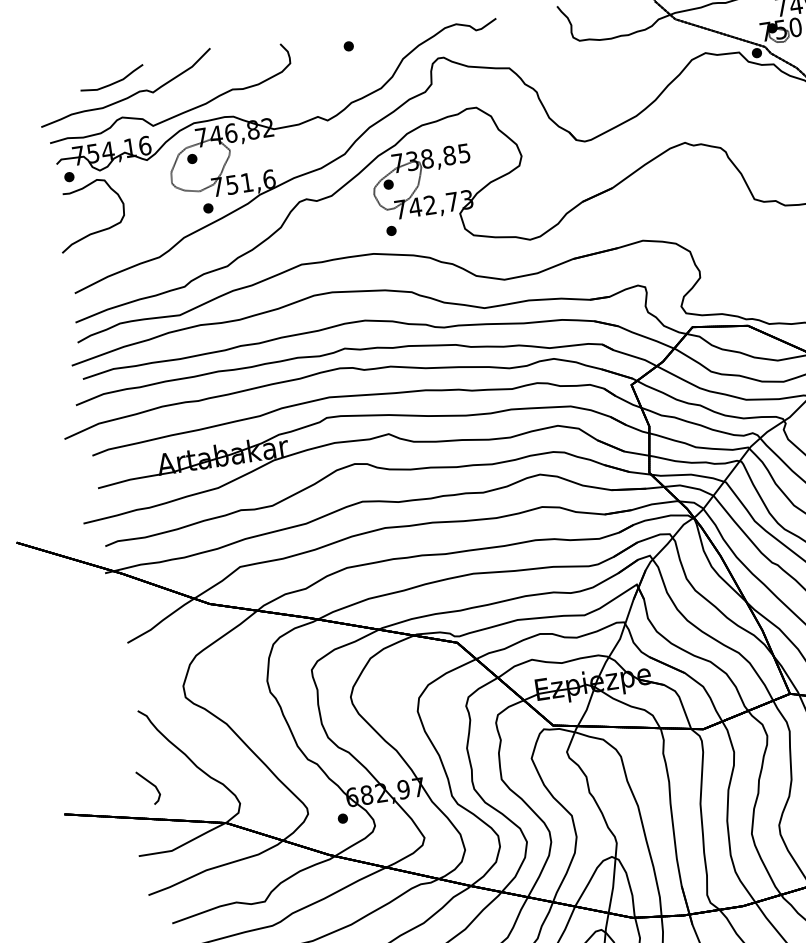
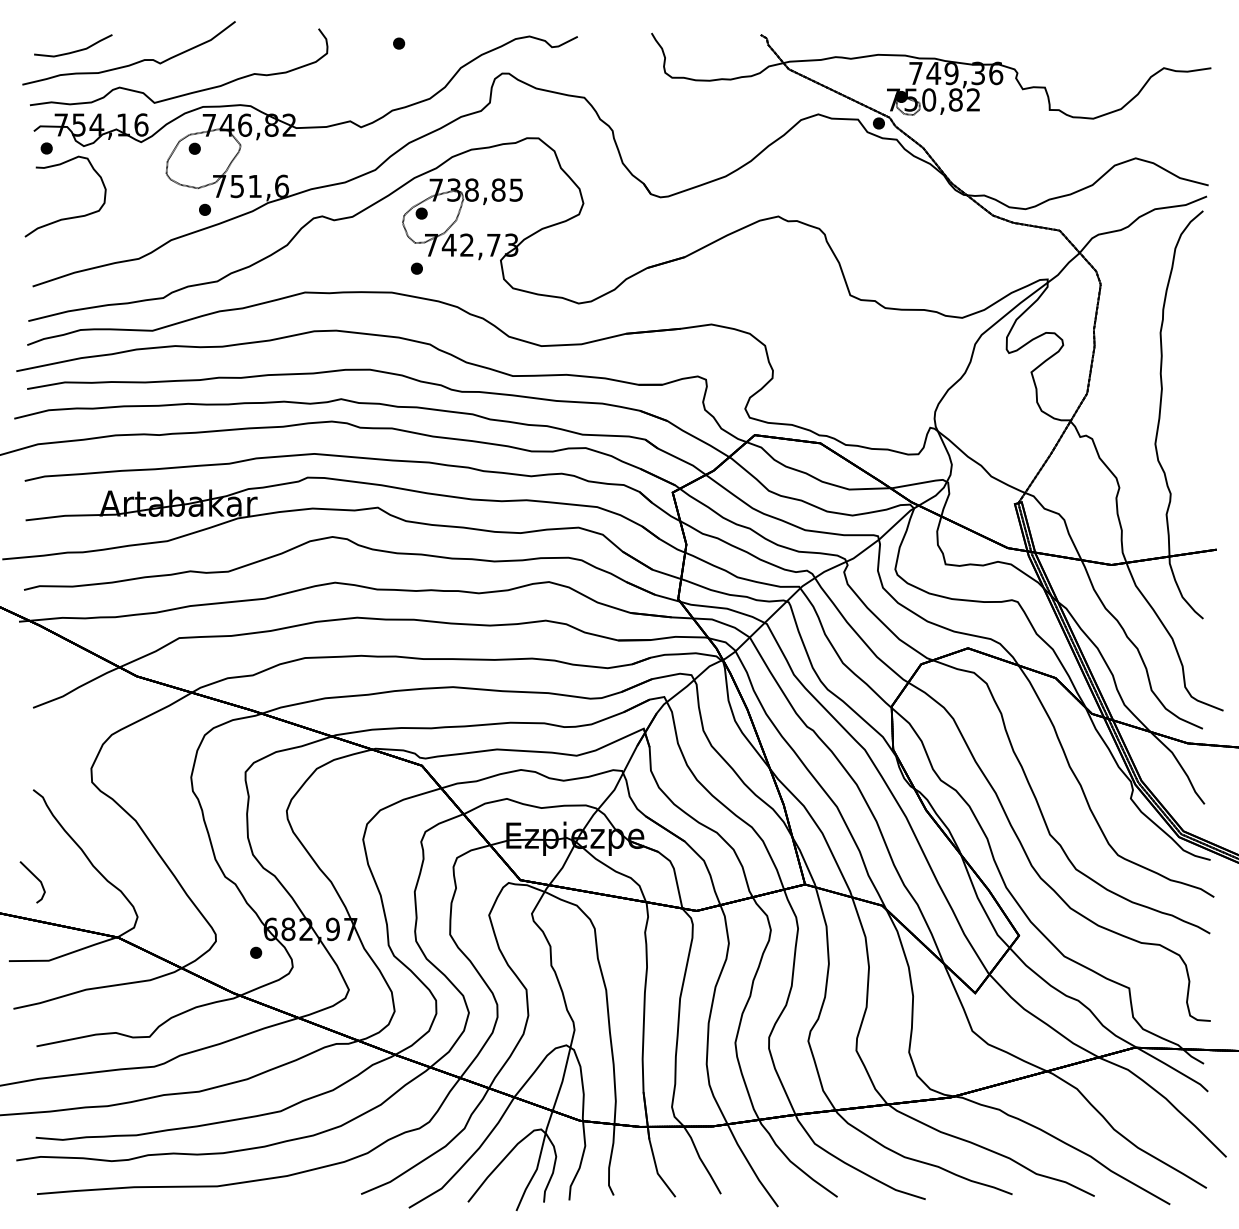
part: (112, 78) -> (73, 45), moved

